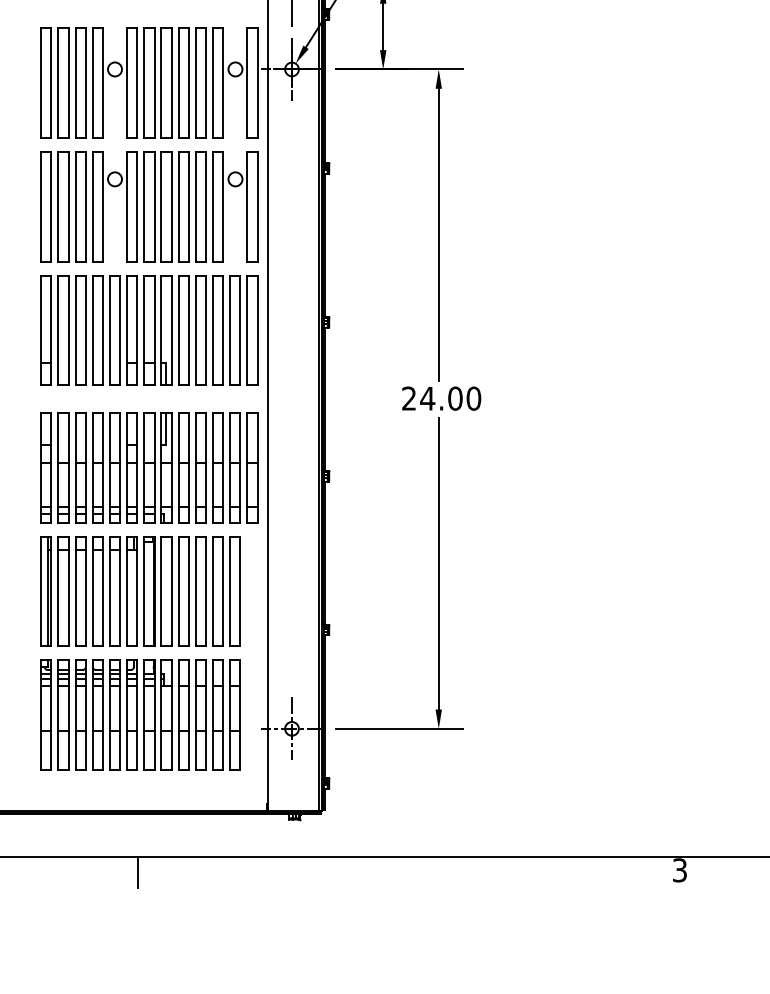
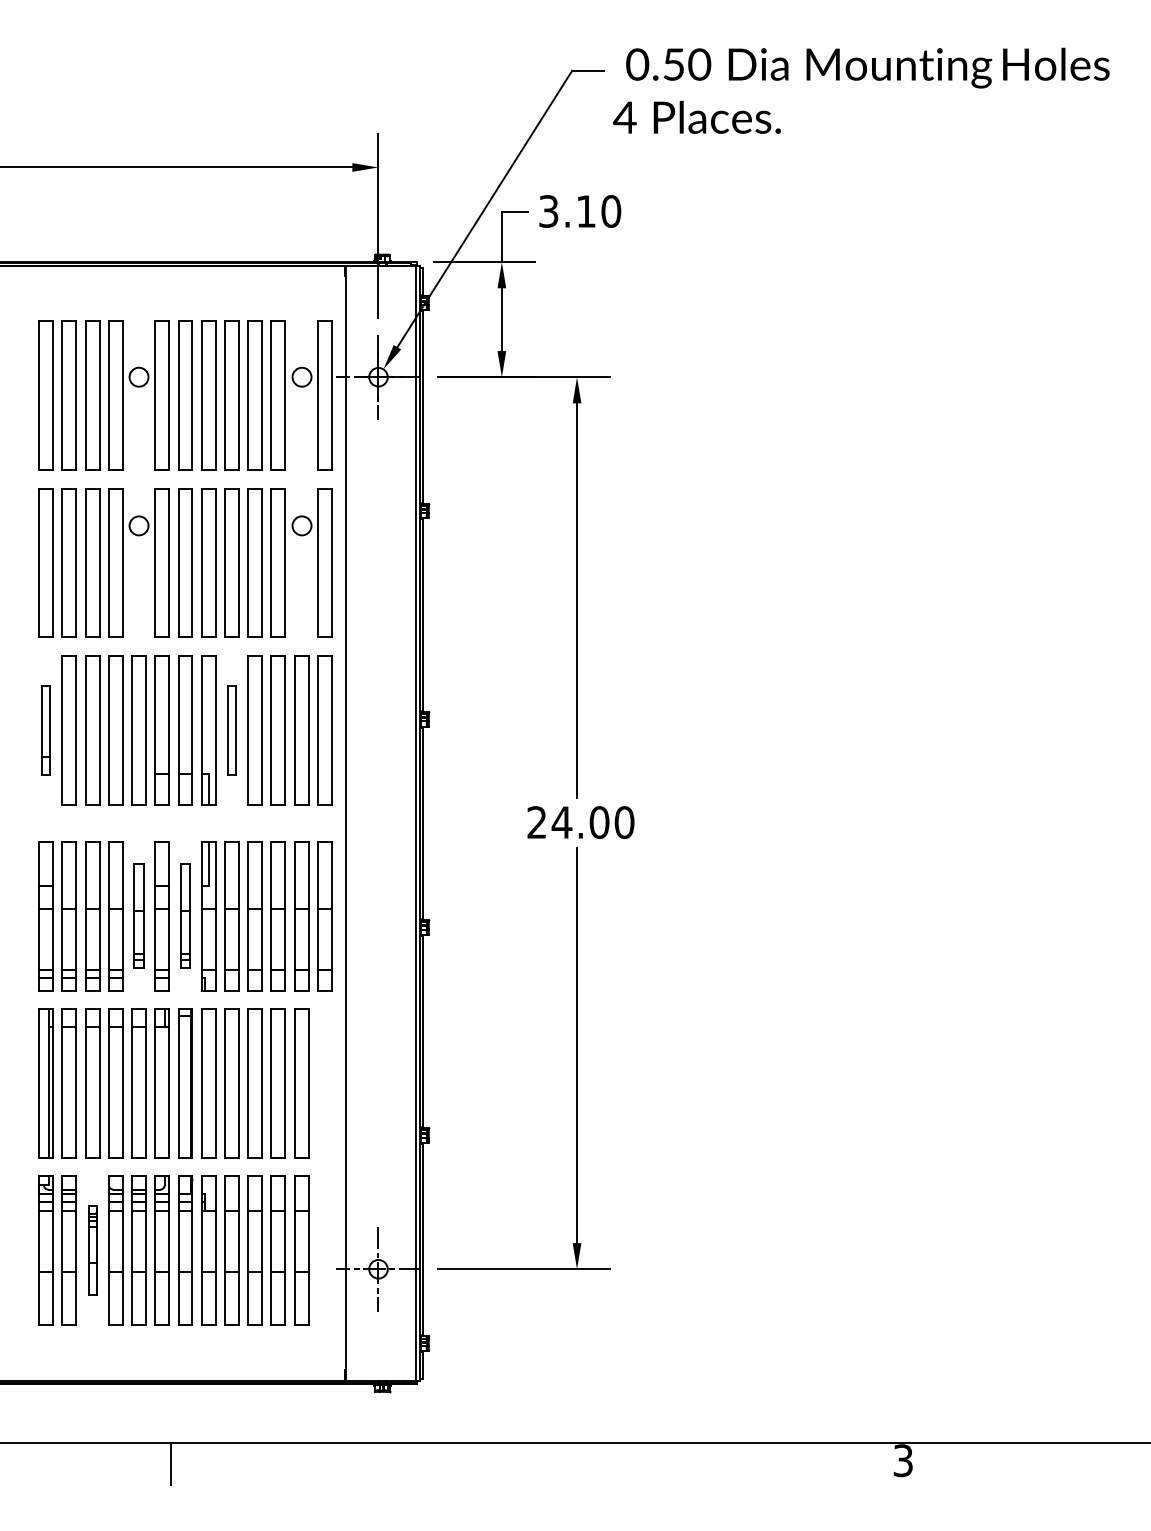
part: (45, 330) -> (45, 730), size x0.6
part: (183, 330) -> (231, 730), size x0.6
part: (114, 468) -> (138, 916), size x0.7
part: (149, 468) -> (185, 916), size x0.7
part: (80, 714) -> (92, 1250), size x0.6

